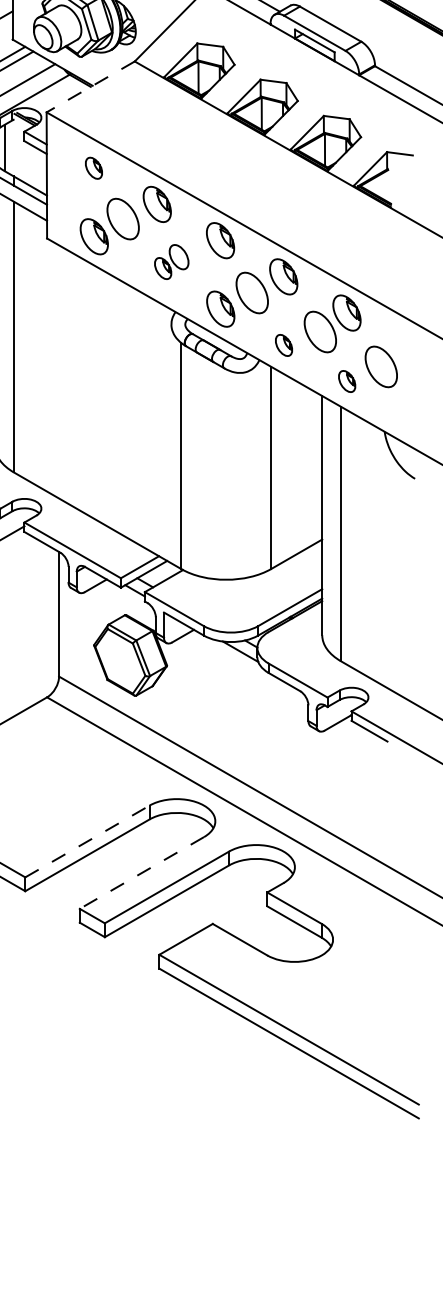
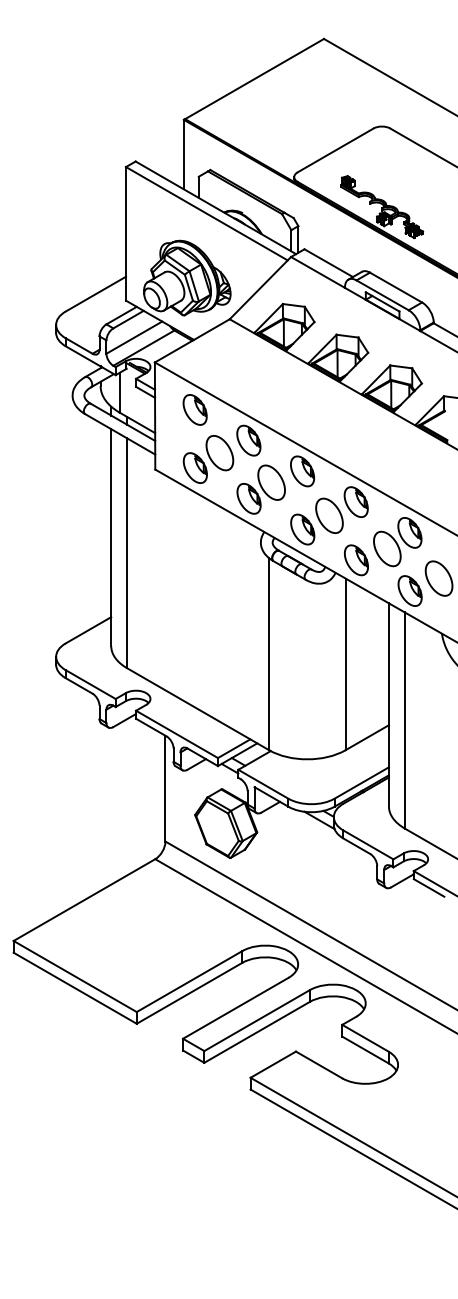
line: (89, 87) -> (191, 341), dashed -> solid
part: (93, 167) -> (194, 409), size x1.67
part: (171, 261) -> (260, 489), size x1.67
part: (284, 345) -> (356, 560), size x1.67
part: (346, 380) -> (409, 590), size x1.67
line: (87, 841) -> (189, 981), dashed -> solid
line: (141, 873) -> (235, 1008), dashed -> solid

